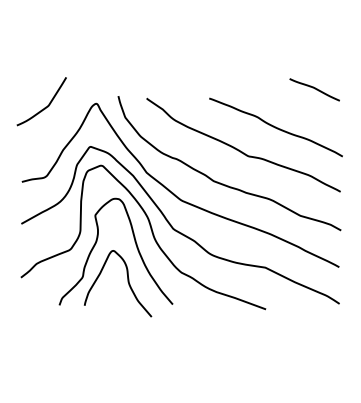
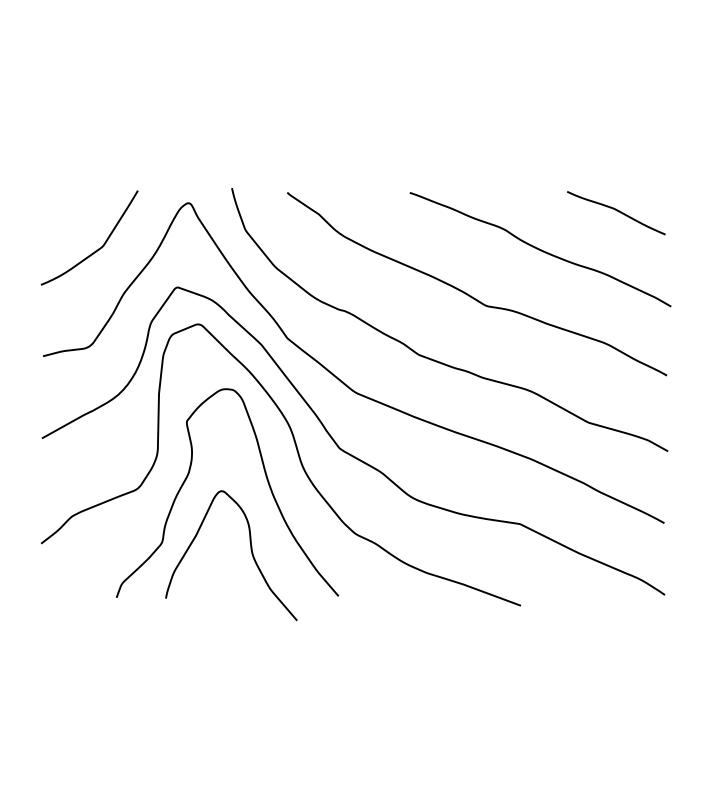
curve: (314, 89) -> (615, 212), moved
curve: (44, 107) -> (95, 249), moved

